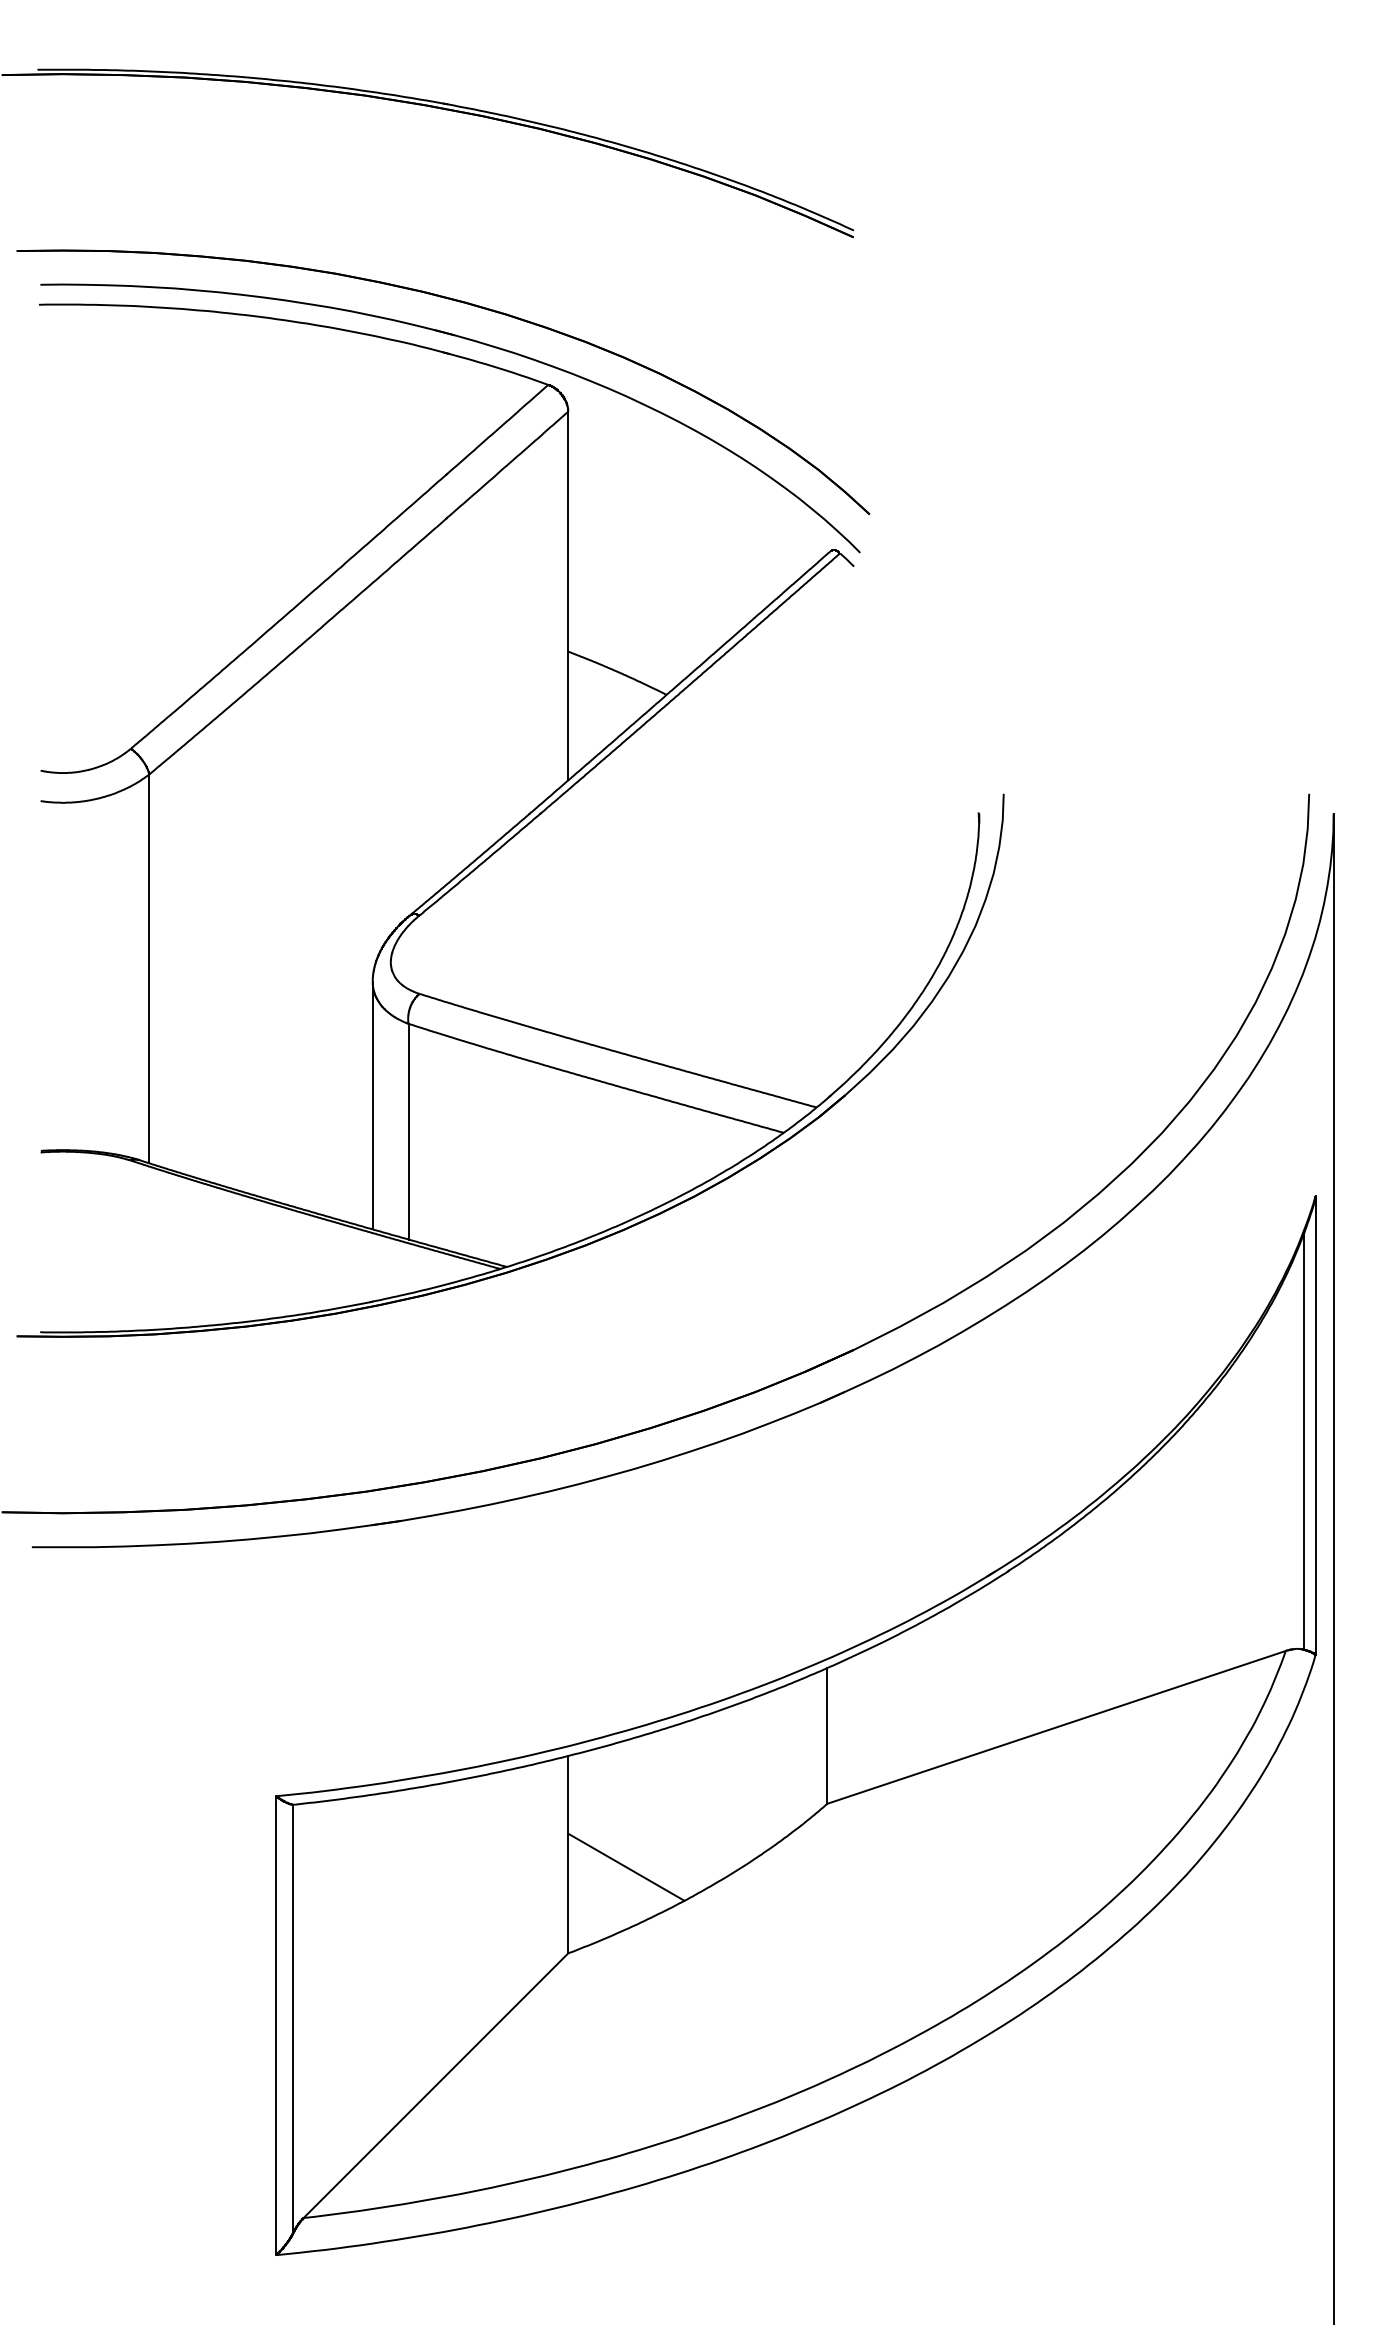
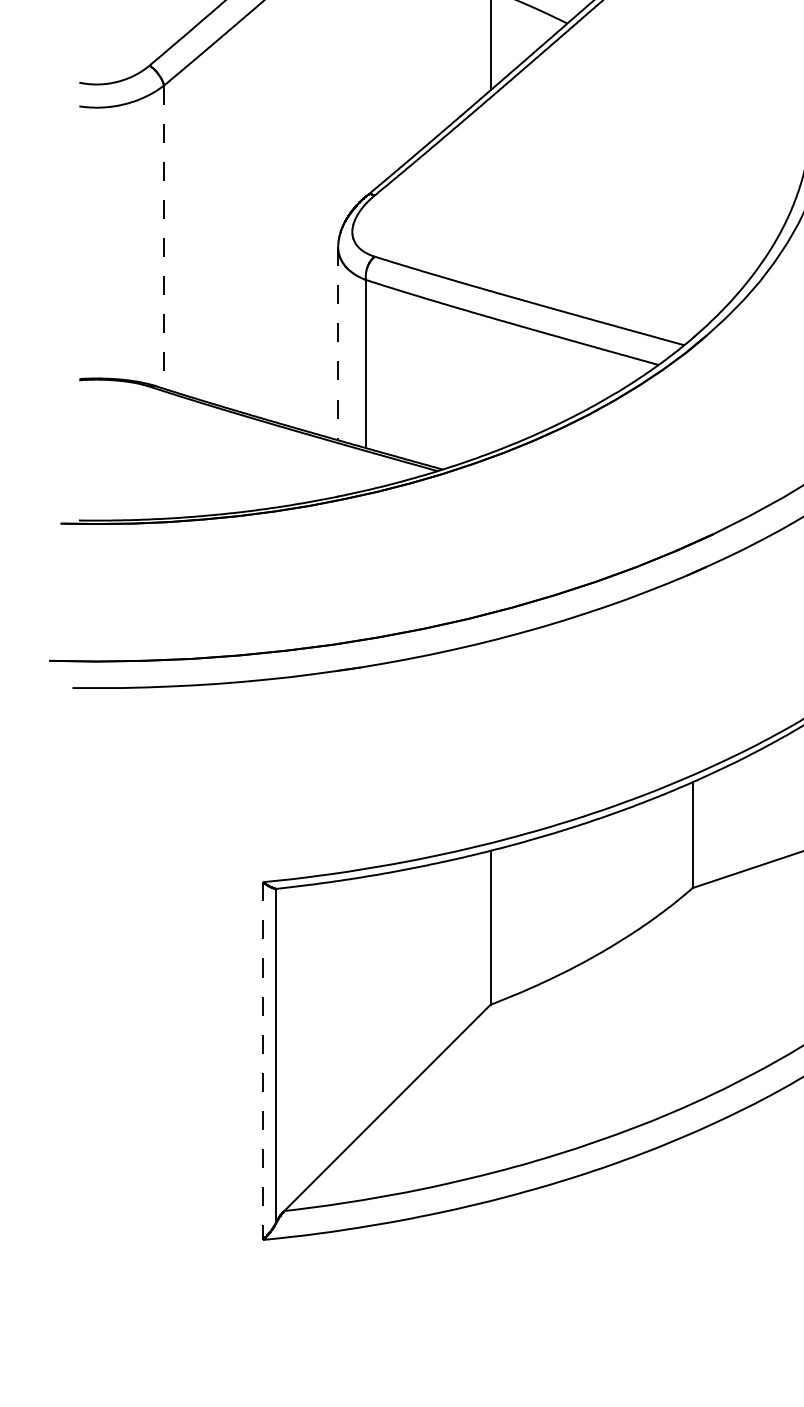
line: (149, 969) -> (164, 237), solid -> dashed
line: (372, 1105) -> (338, 343), solid -> dashed
line: (626, 1866) -> (536, 936), removed
line: (276, 2026) -> (263, 1061), solid -> dashed

